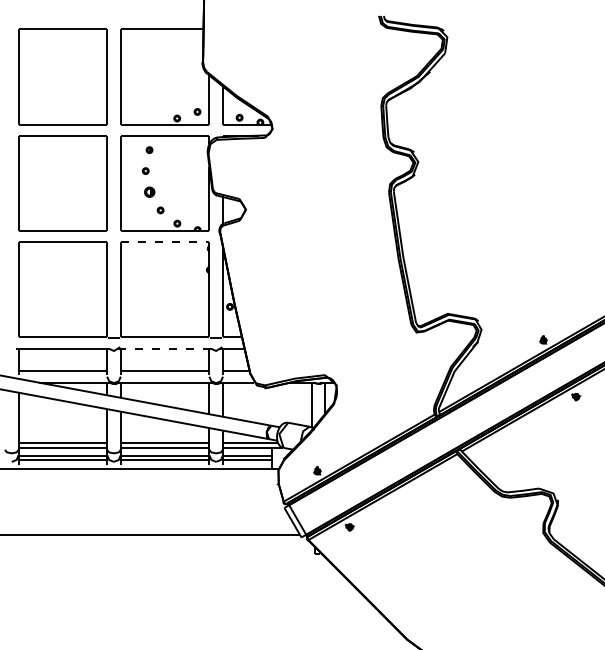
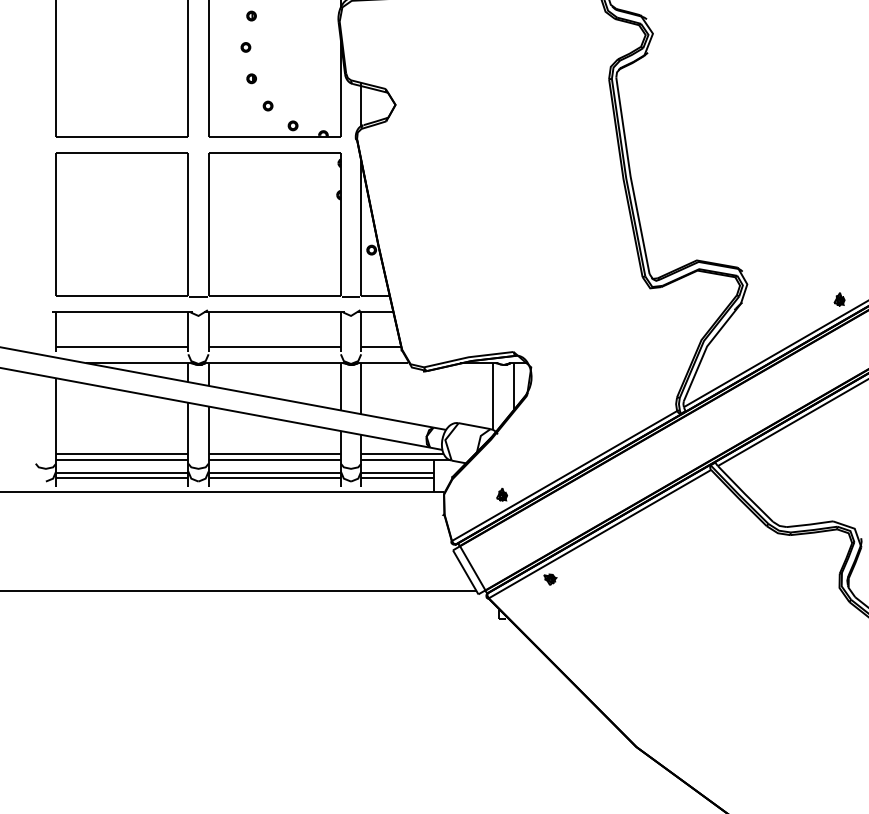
part: (149, 191) -> (251, 77), size x0.62
line: (165, 242) -> (275, 153), dashed -> solid
line: (165, 348) -> (275, 312), dashed -> solid

